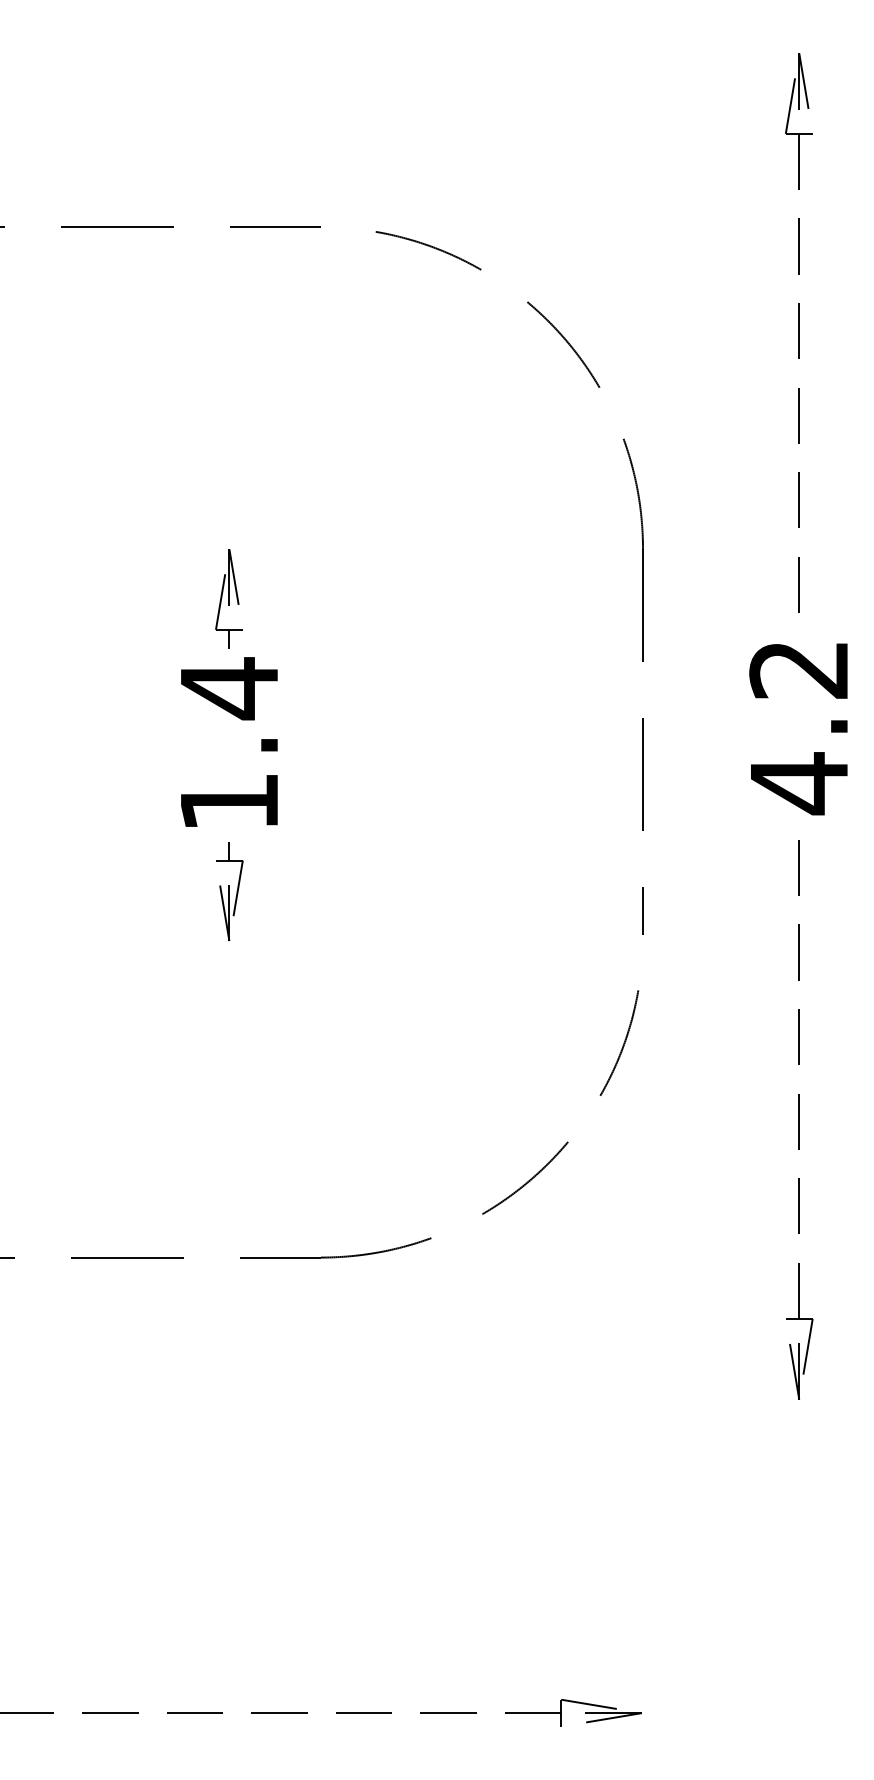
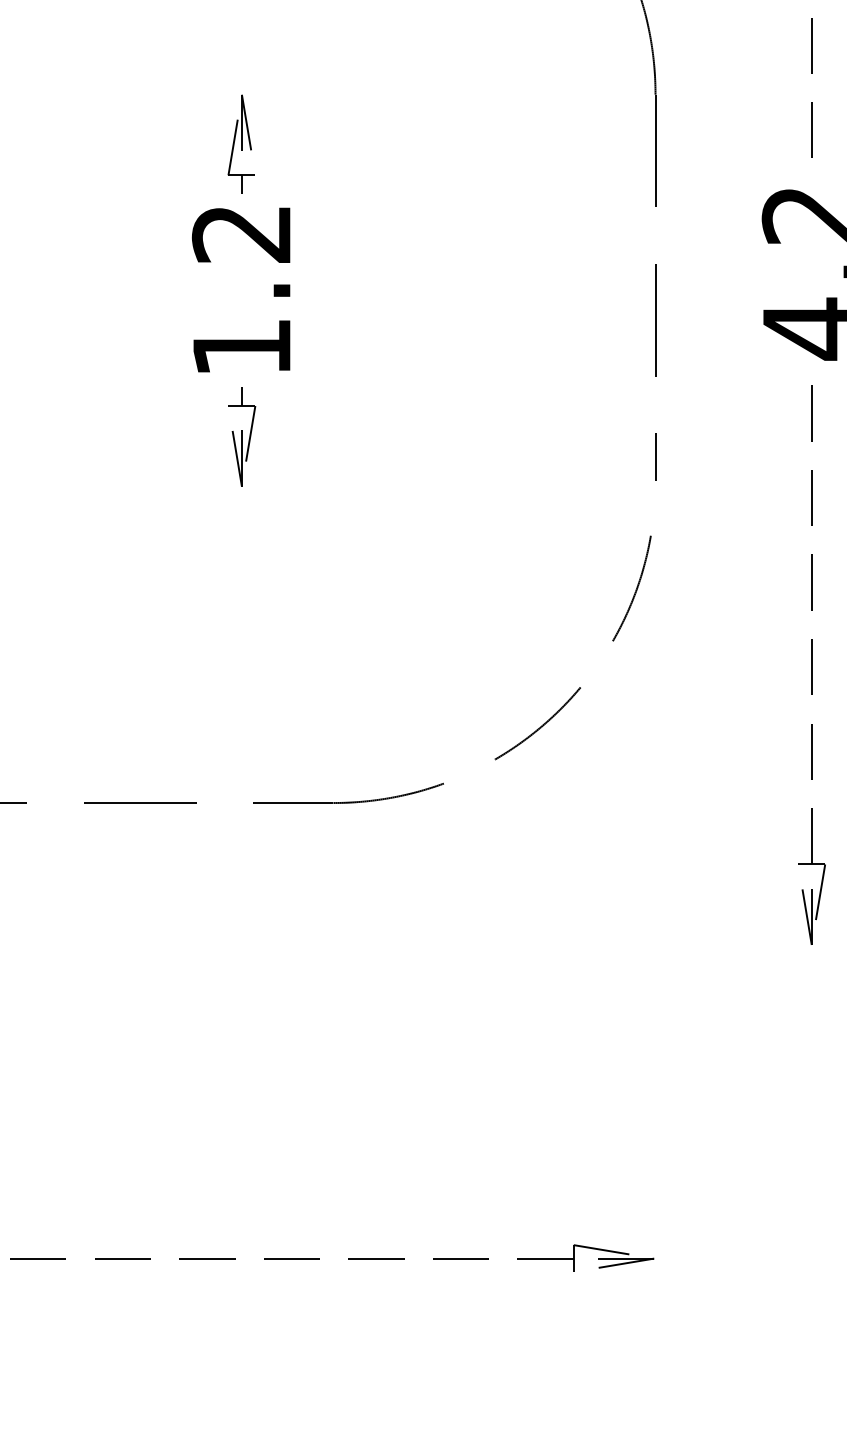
text: (228, 688) -> (241, 233), 1.4 -> 1.2

